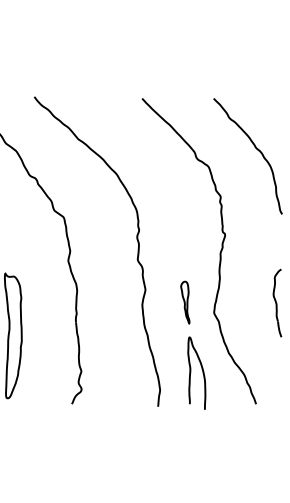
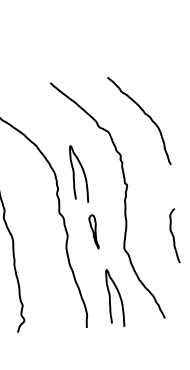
curve: (161, 214) -> (74, 174), added
part: (185, 302) -> (94, 231), moved

